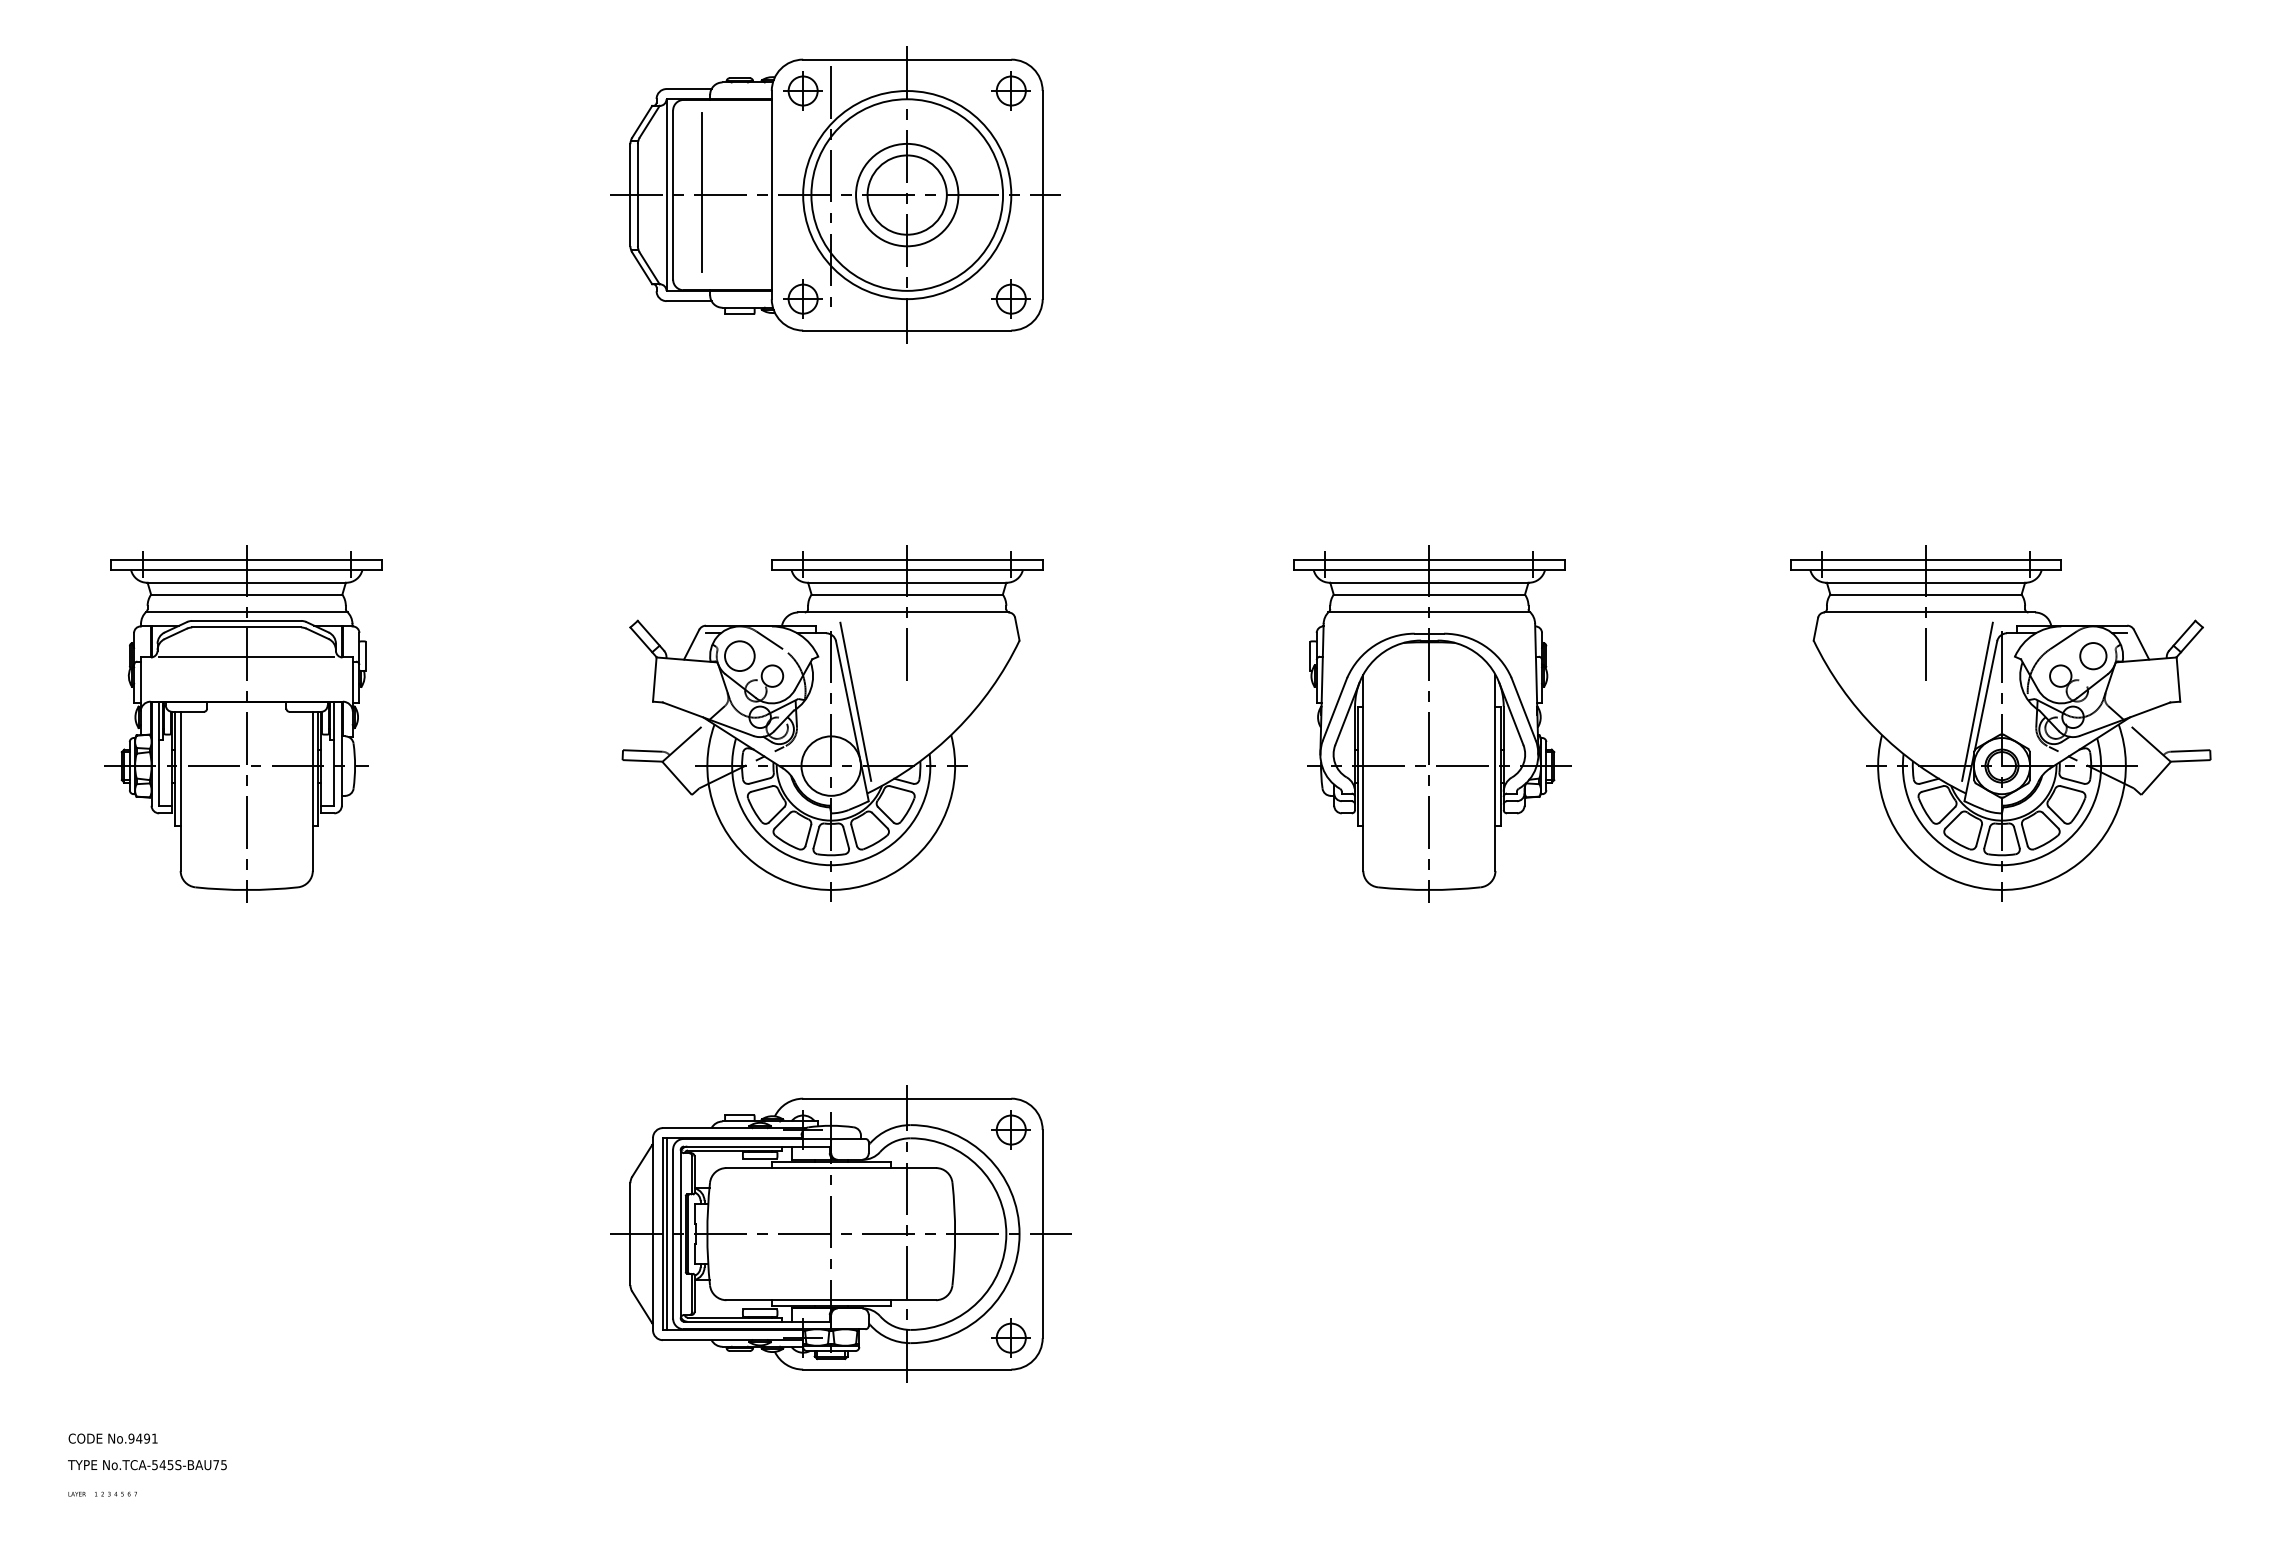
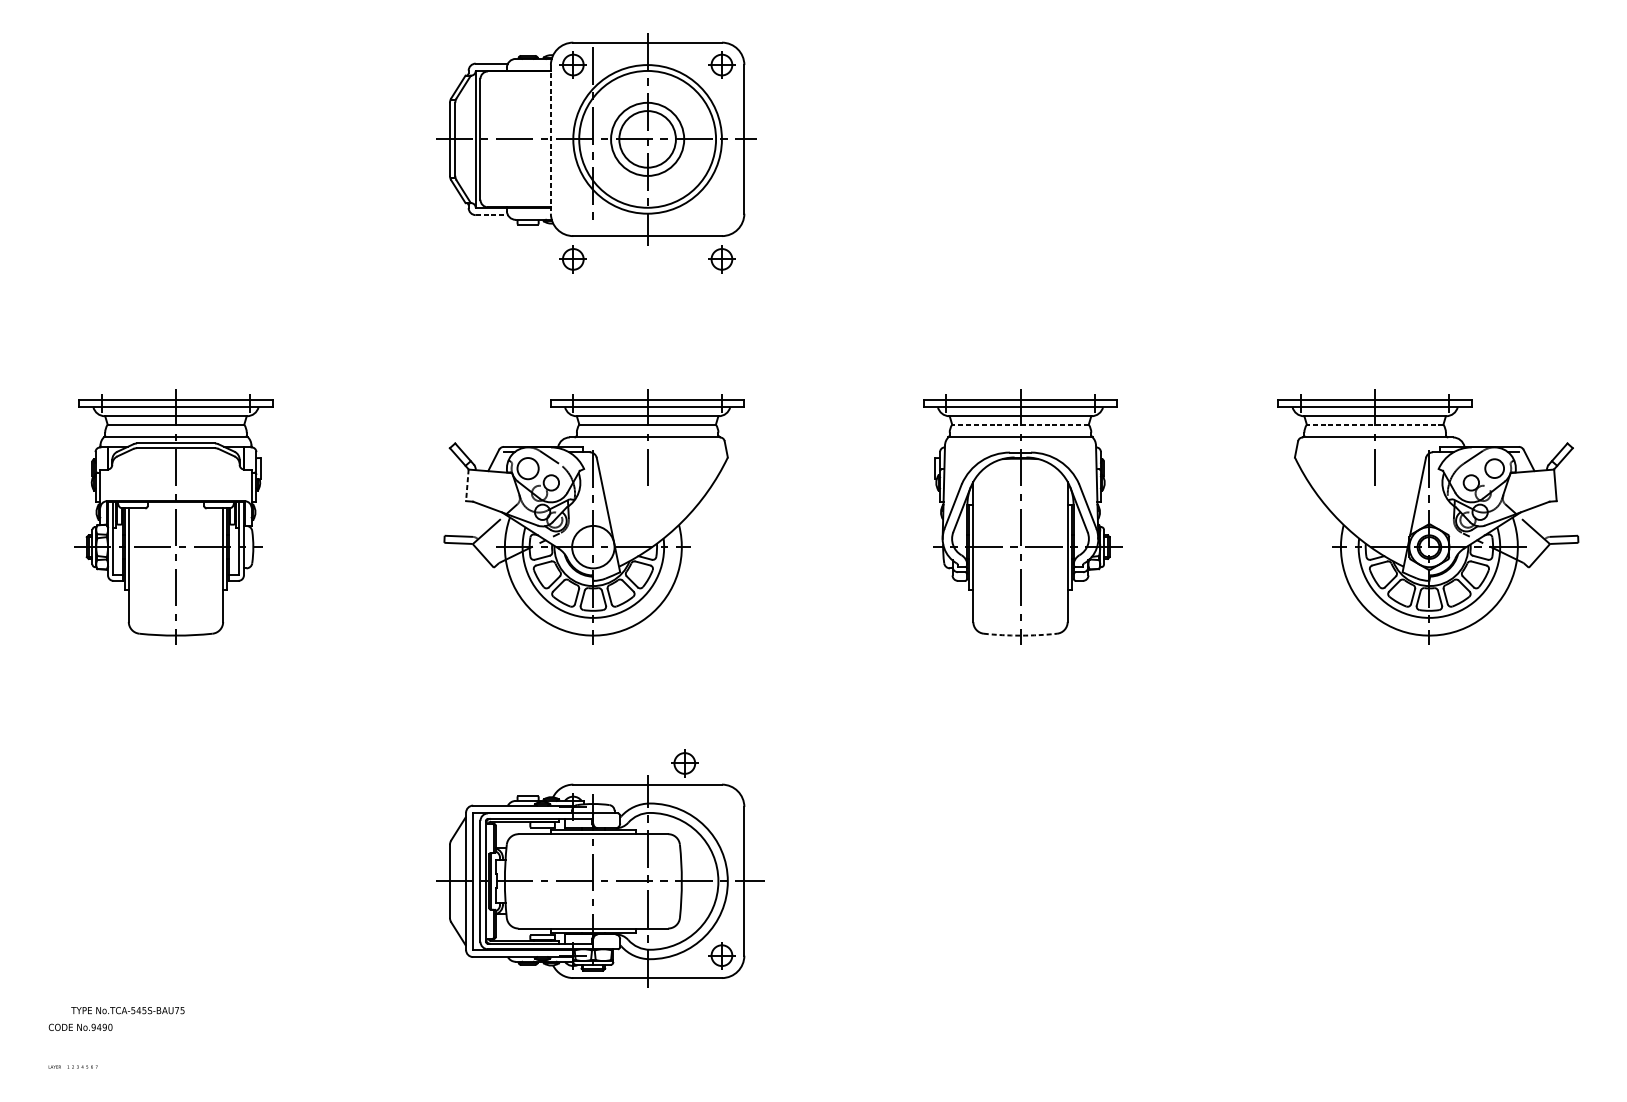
line: (702, 192) -> (501, 137), removed
line: (771, 195) -> (550, 139), solid -> dashed
part: (802, 298) -> (572, 258), moved
part: (1010, 298) -> (721, 258), moved
line: (689, 301) -> (492, 215), solid -> dashed
line: (1429, 594) -> (1020, 424), solid -> dashed
line: (1926, 594) -> (1375, 424), solid -> dashed
line: (246, 657) -> (175, 469), removed
line: (654, 679) -> (467, 485), solid -> dashed
line: (855, 701) -> (610, 501), removed
line: (1977, 701) -> (1411, 501), removed
arc: (1429, 890) -> (1020, 635), solid -> dashed
part: (1010, 1129) -> (684, 763), moved
line: (666, 1233) -> (475, 880), removed
text: (154, 1438) -> (110, 1027), No.9491 -> No.9490
text: (147, 1465) -> (127, 1010), moved

